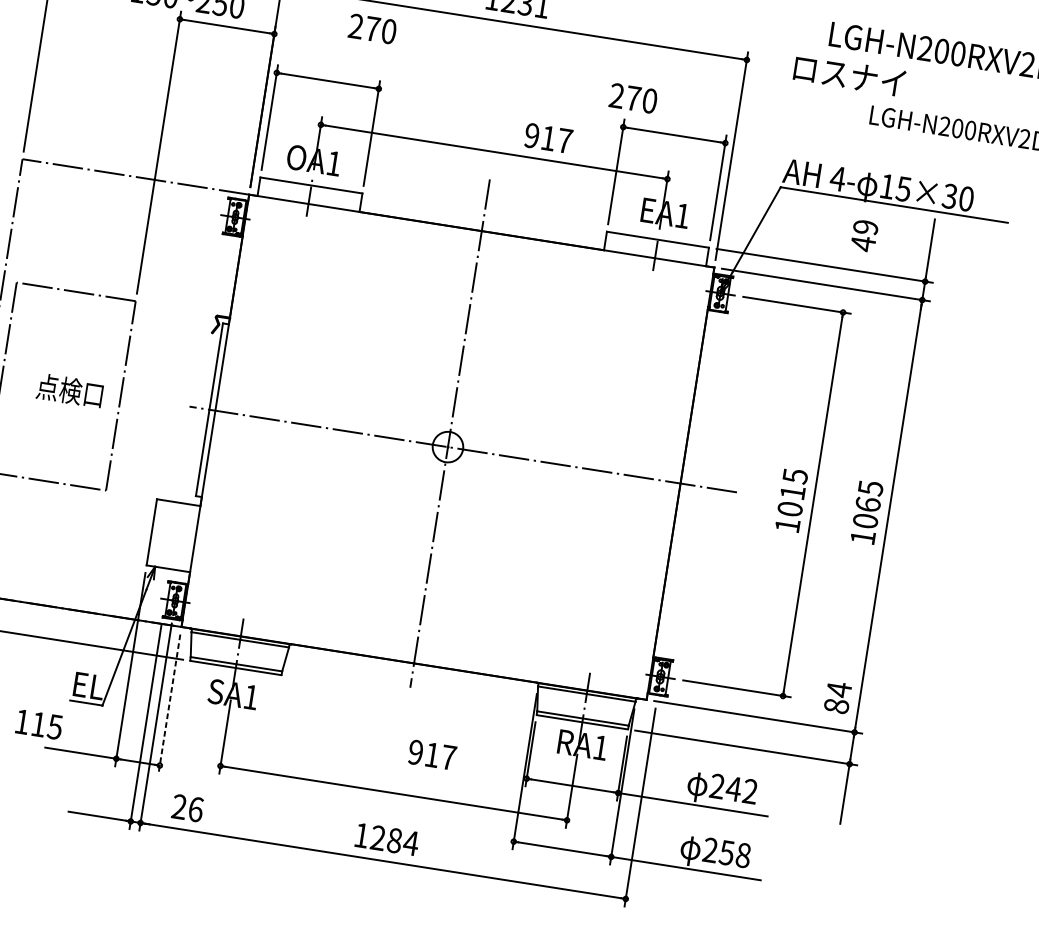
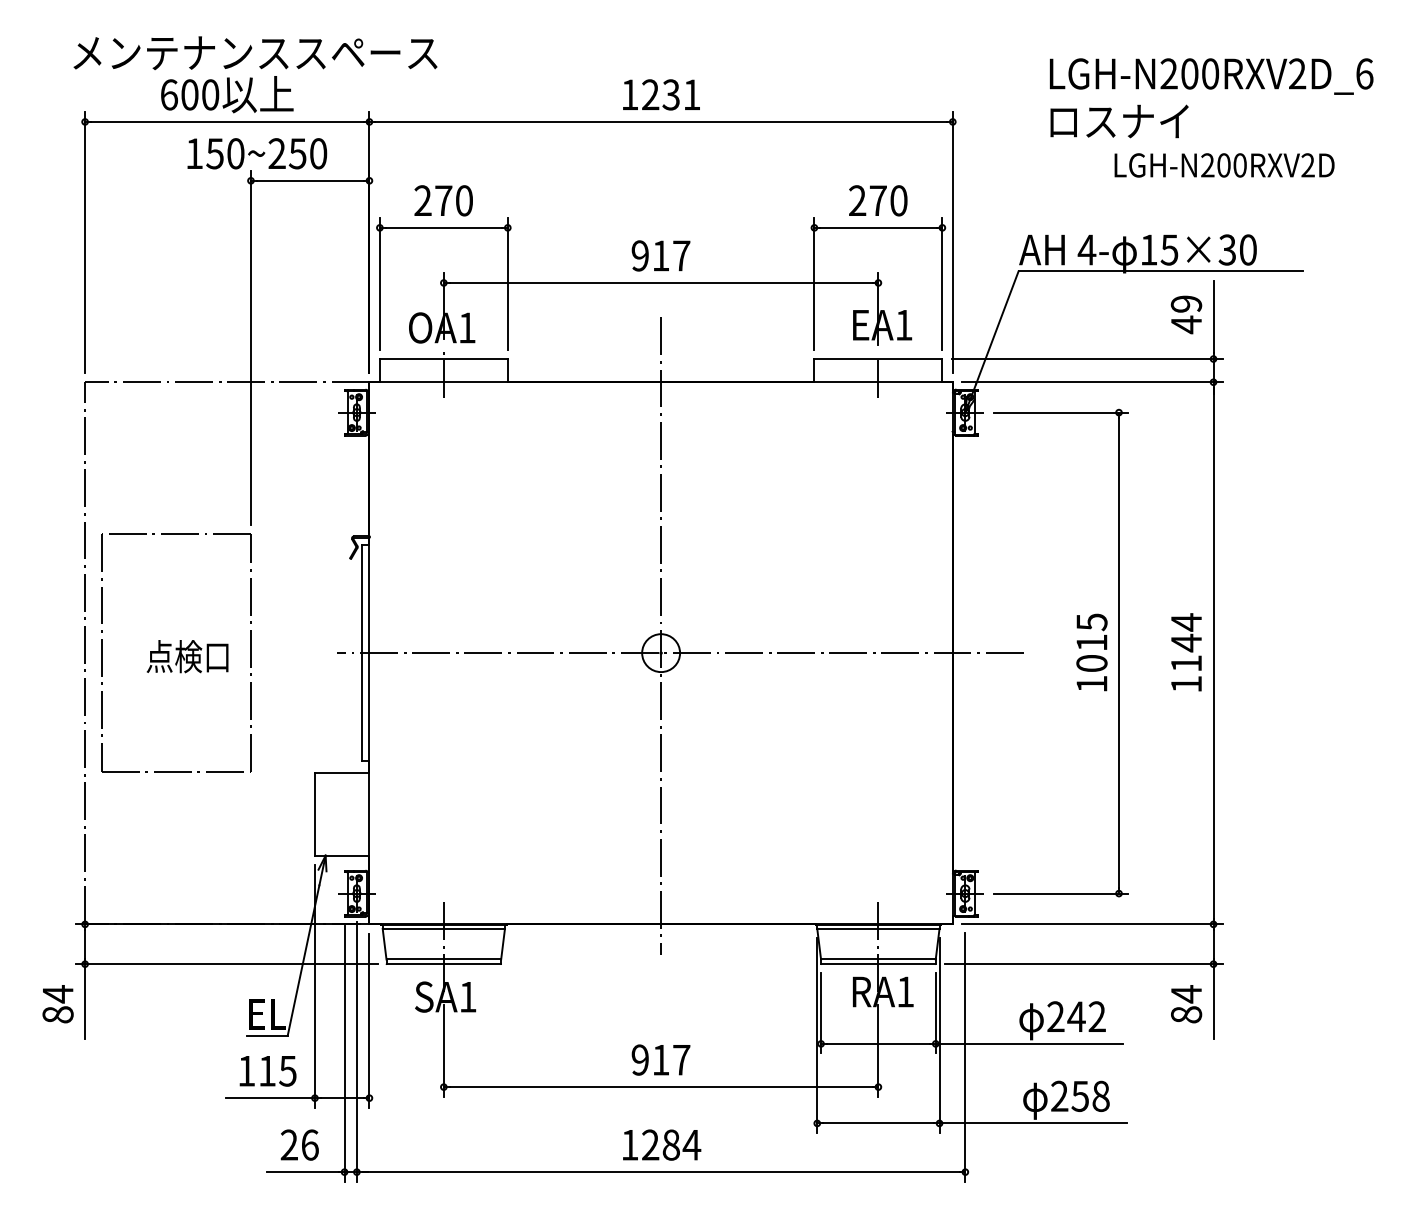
text: (372, 28) -> (443, 200), moved
text: (849, 75) -> (1119, 121), moved
text: (633, 98) -> (878, 200), moved
text: (548, 137) -> (660, 255), moved
text: (864, 235) -> (1186, 314), moved
text: (868, 504) -> (1186, 642), 1065 -> 1144
text: (837, 698) -> (1186, 1004), moved
line: (169, 703) -> (369, 1020), dashed -> solid
text: (38, 724) -> (267, 1071), moved
text: (432, 754) -> (660, 1059), moved
text: (187, 807) -> (299, 1144), moved

